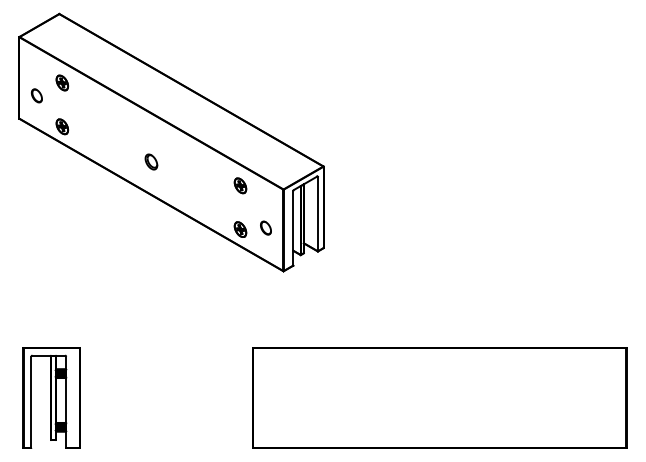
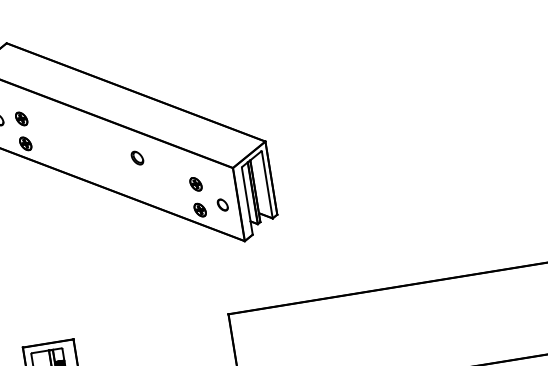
part: (62, 82) -> (21, 118), moved
part: (151, 161) -> (137, 157), moved
part: (240, 185) -> (195, 184), moved

